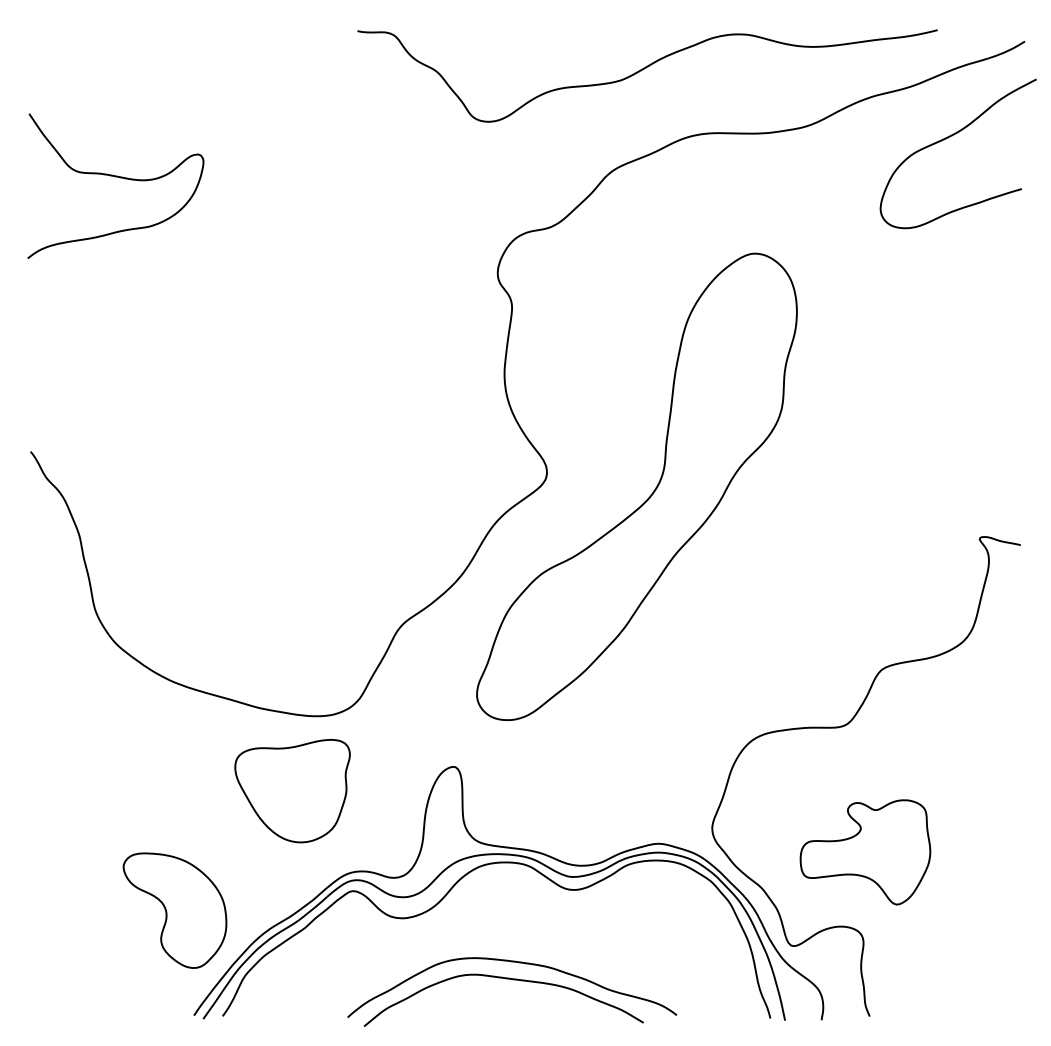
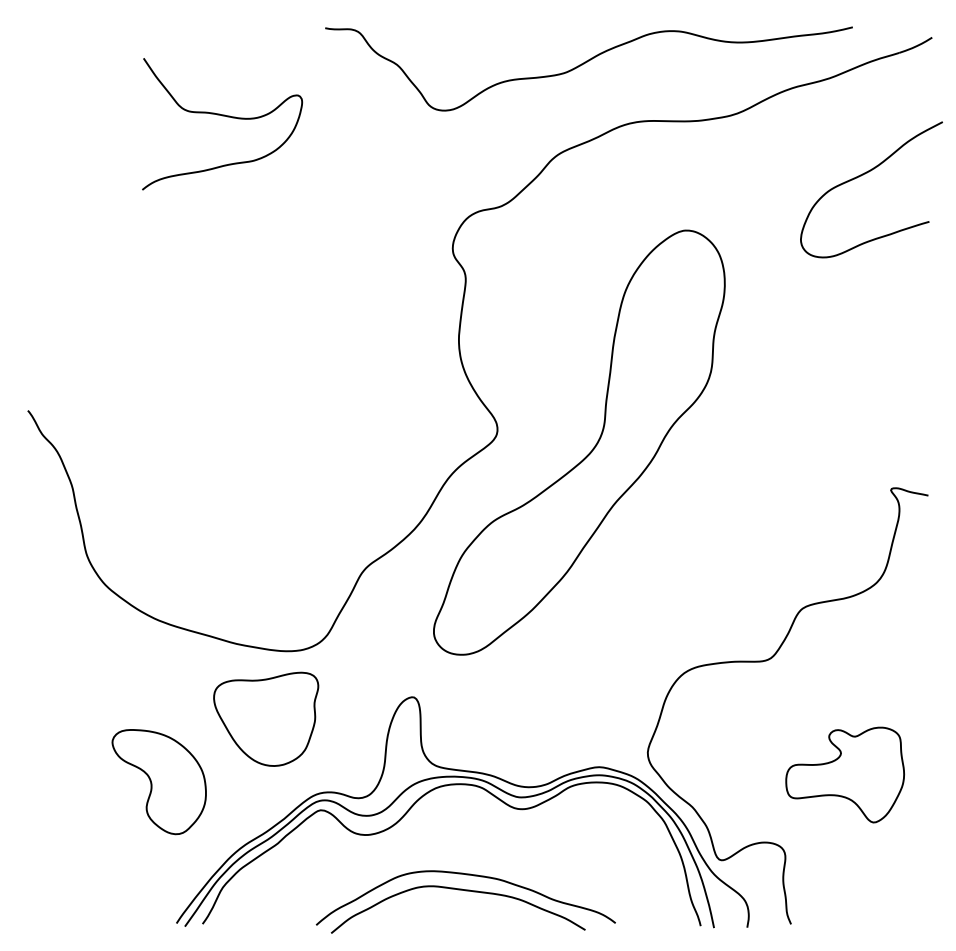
curve: (949, 138) -> (863, 175), moved
curve: (115, 177) -> (222, 116), moved
part: (864, 851) -> (844, 774), moved
part: (174, 911) -> (158, 782), moved

